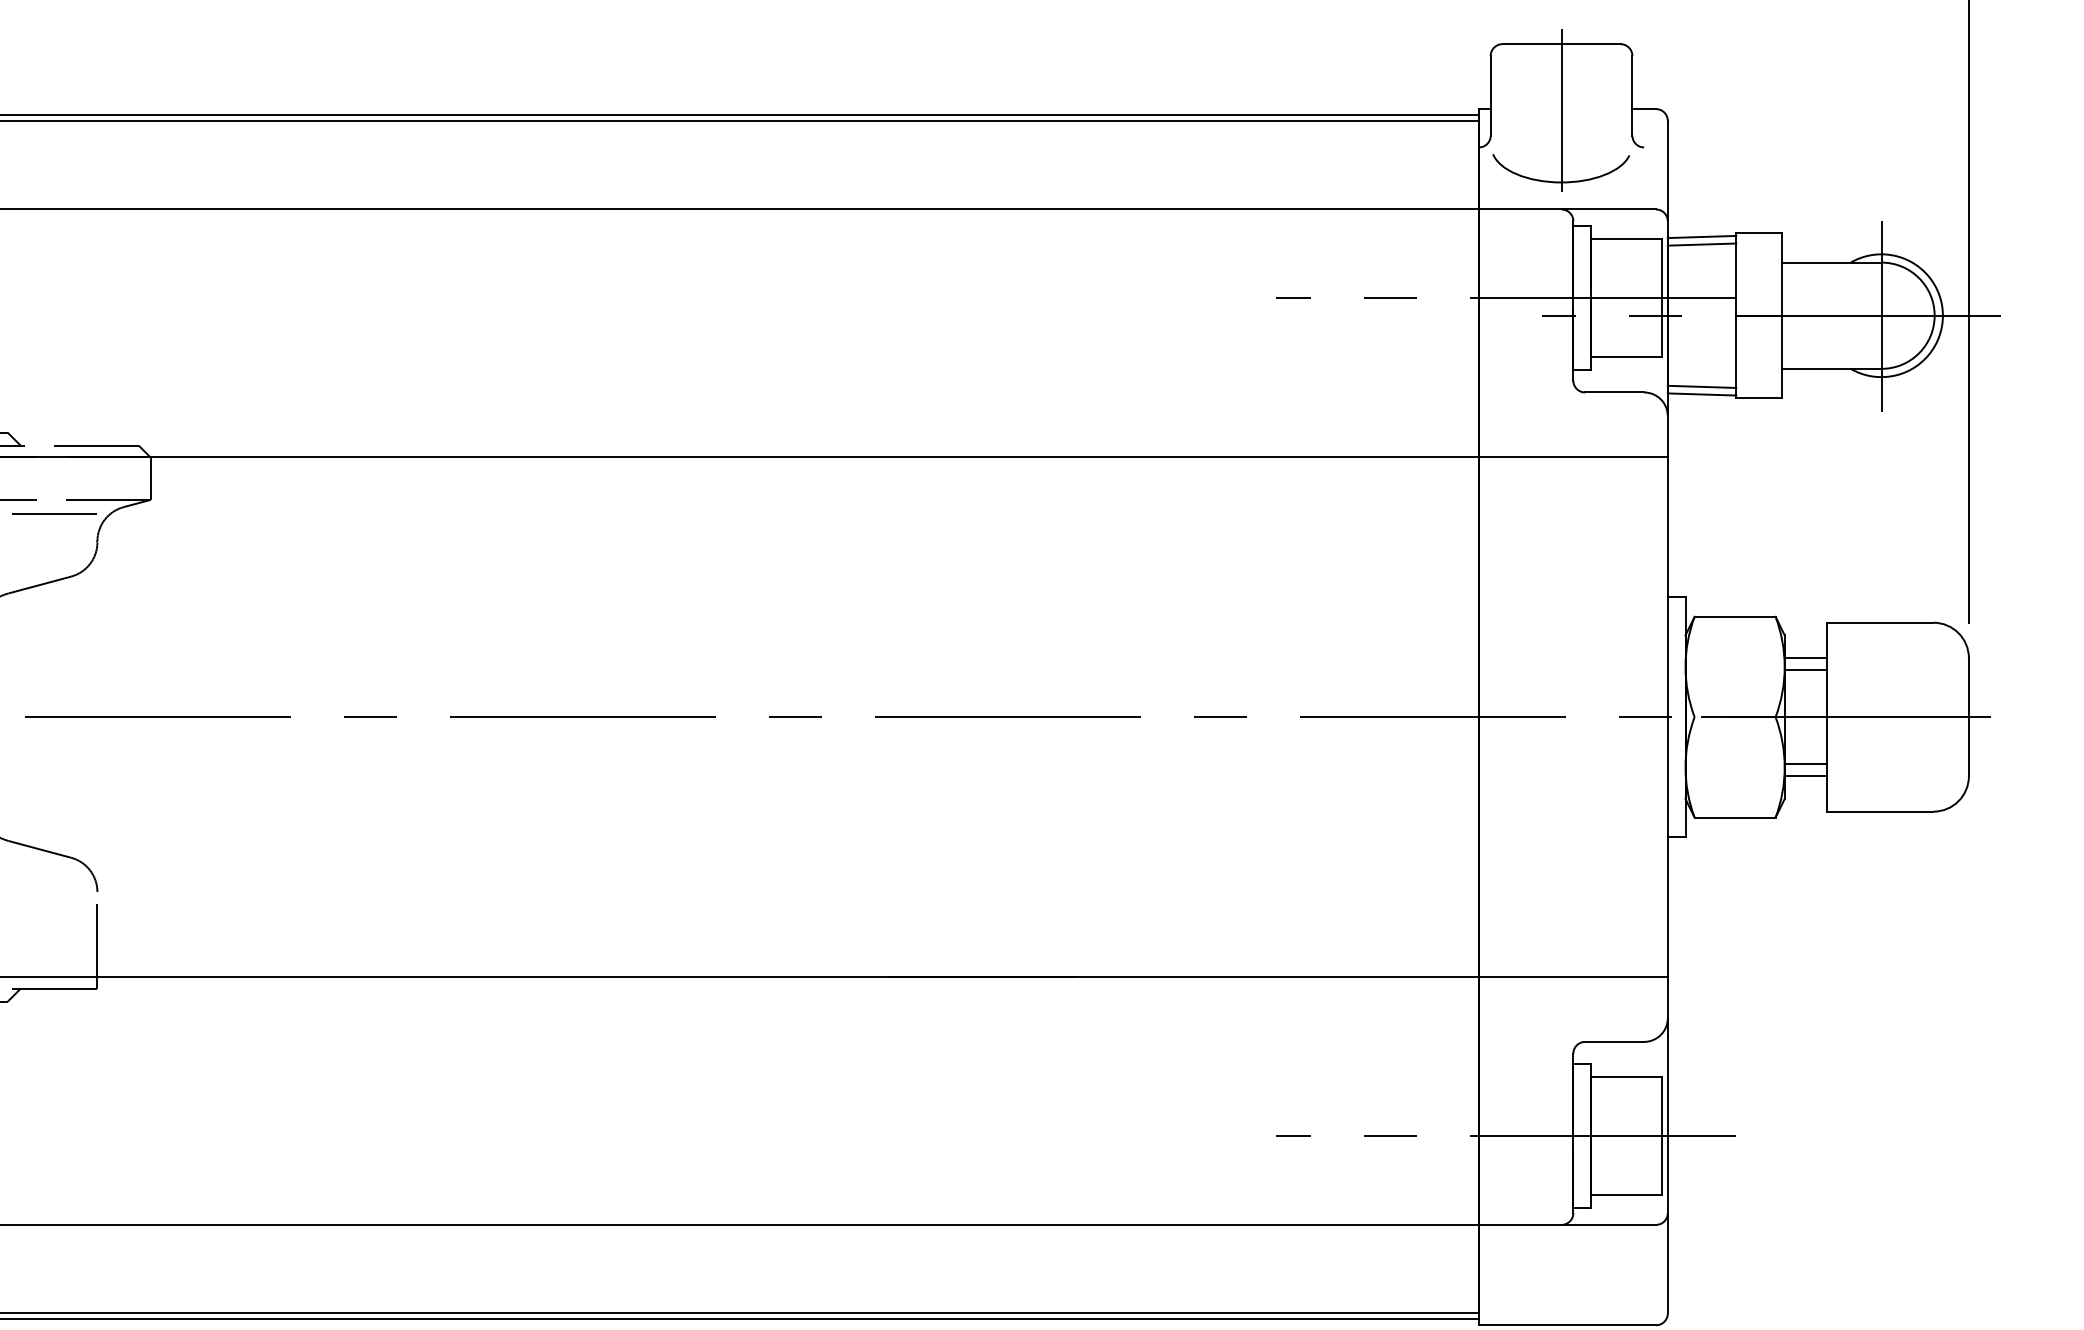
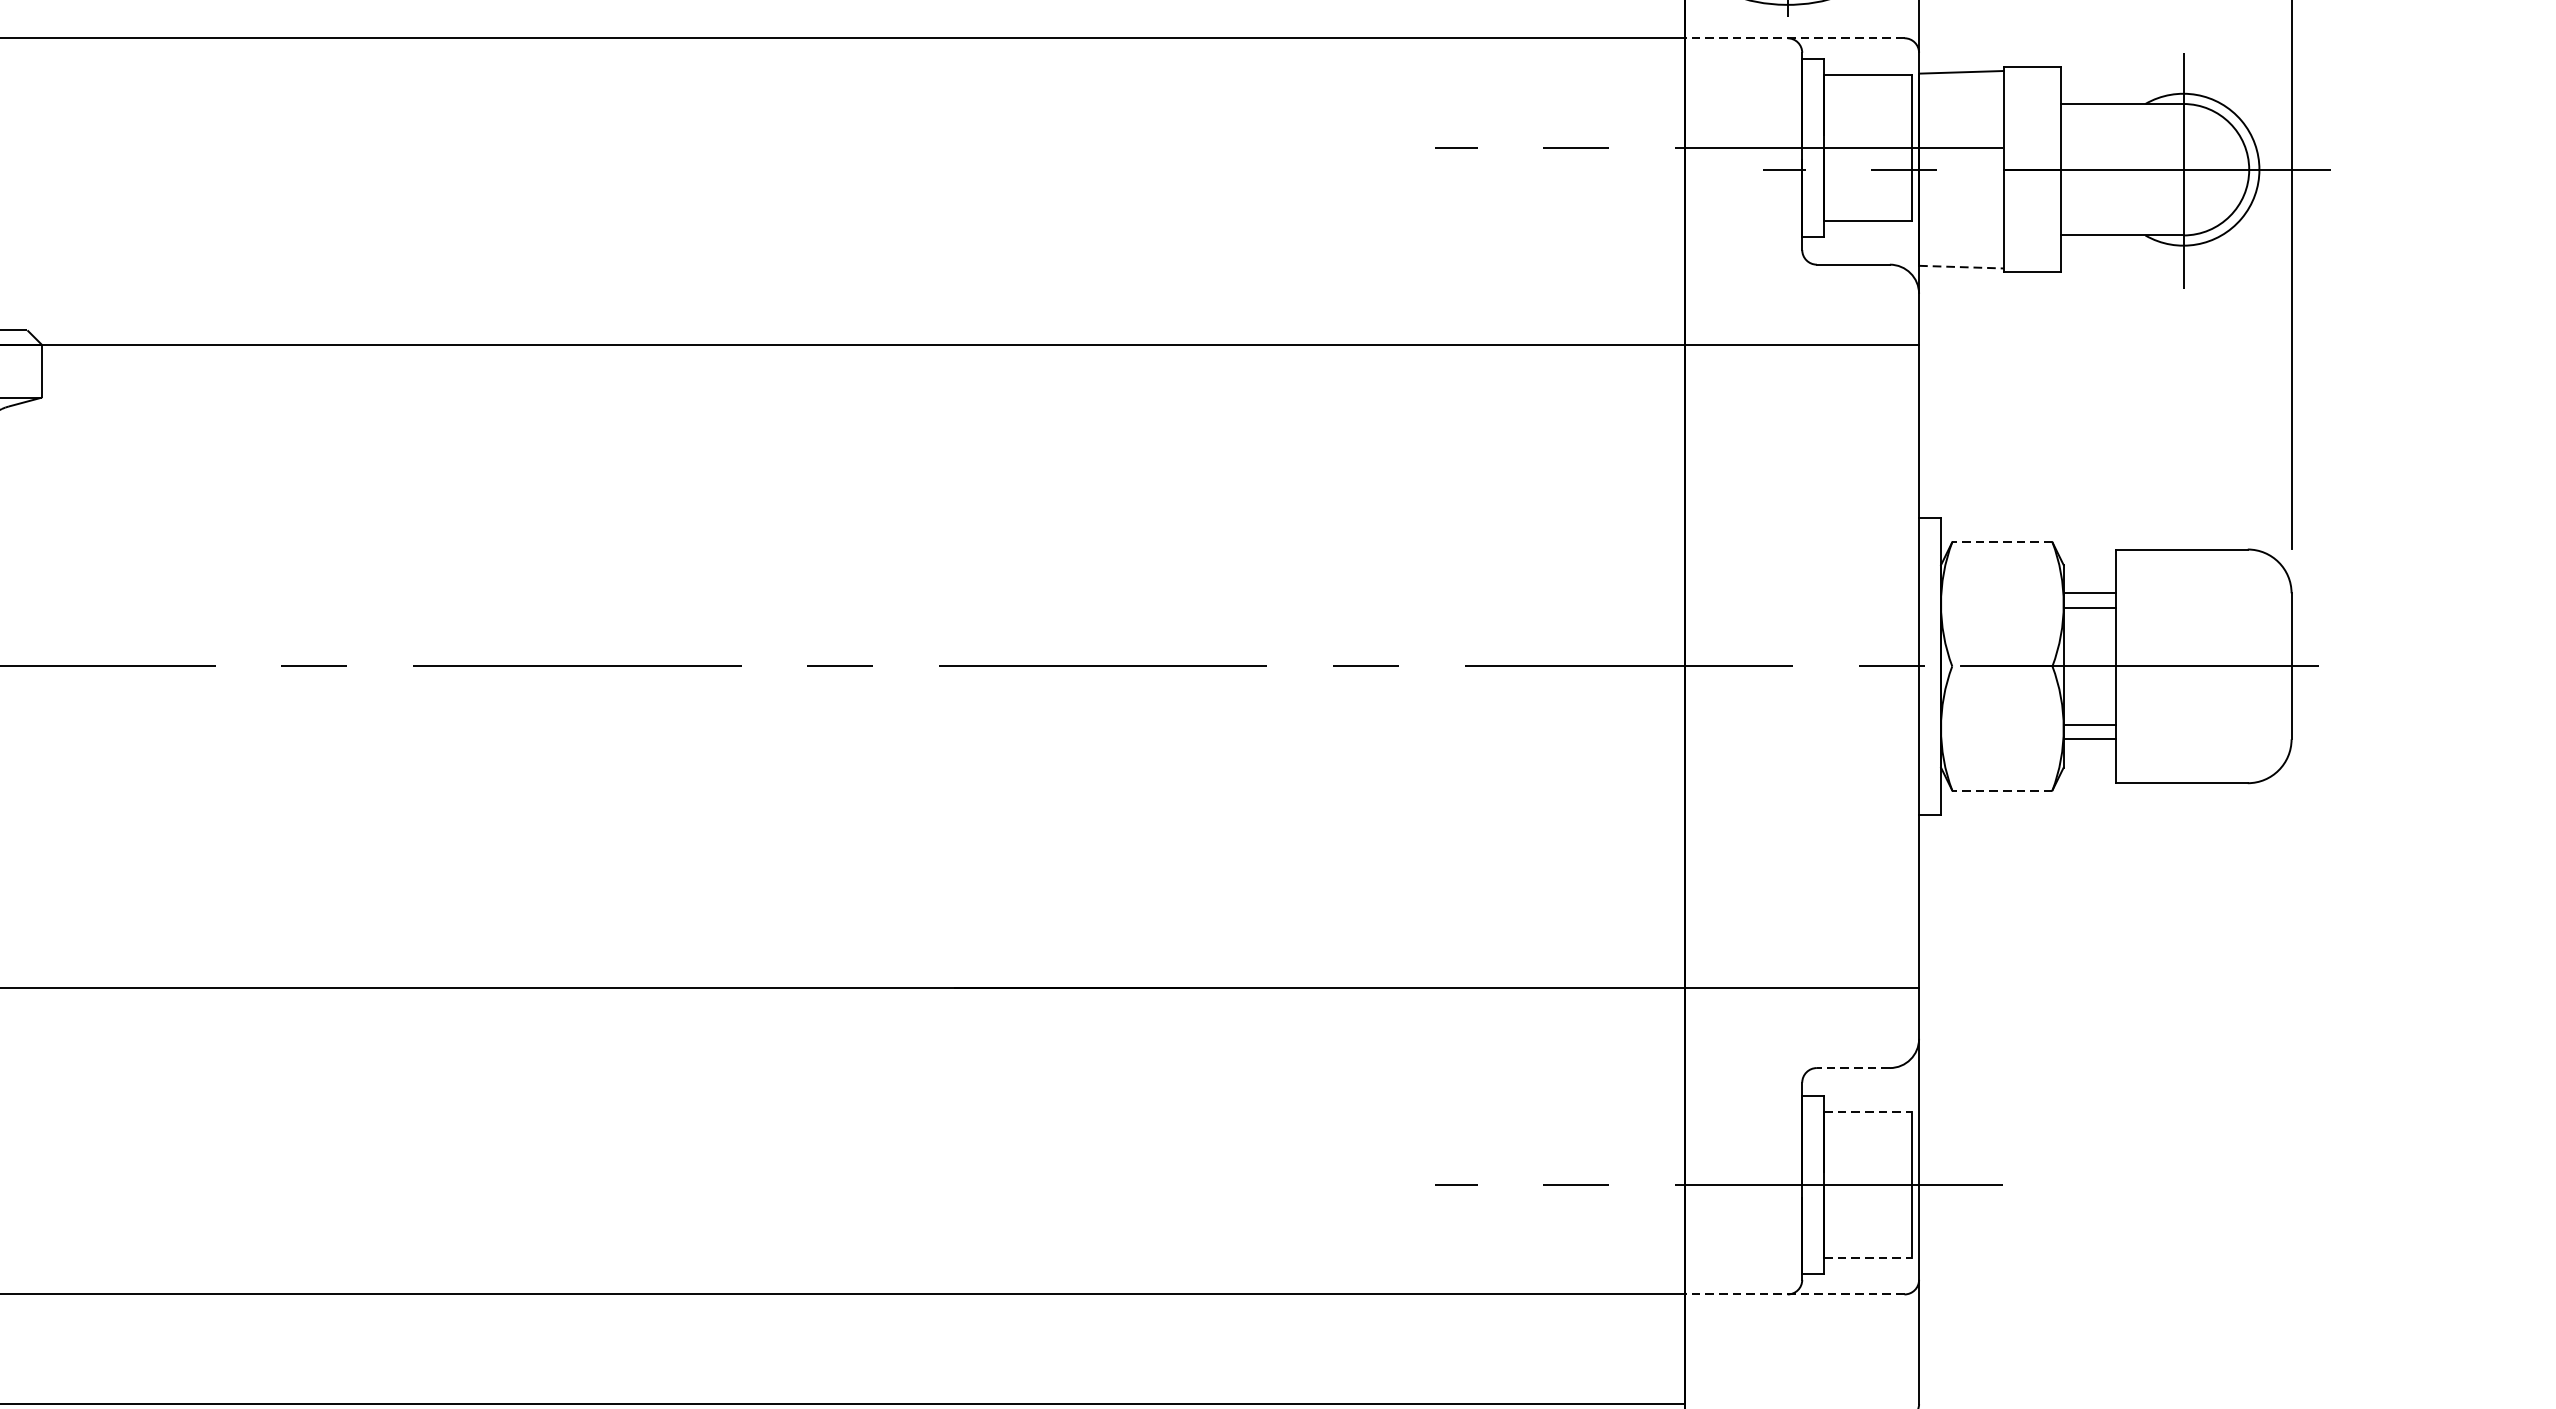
line: (1567, 209) -> (1794, 38), solid -> dashed
line: (1701, 244) -> (1960, 81), removed
line: (1701, 386) -> (1960, 257), removed
line: (1702, 394) -> (1962, 267), solid -> dashed
line: (1734, 616) -> (2001, 541), solid -> dashed
line: (1734, 817) -> (2001, 790), solid -> dashed
line: (1614, 1041) -> (1853, 1067), solid -> dashed
line: (1626, 1077) -> (1867, 1112), solid -> dashed
line: (1626, 1195) -> (1867, 1258), solid -> dashed
line: (1567, 1224) -> (1794, 1293), solid -> dashed

